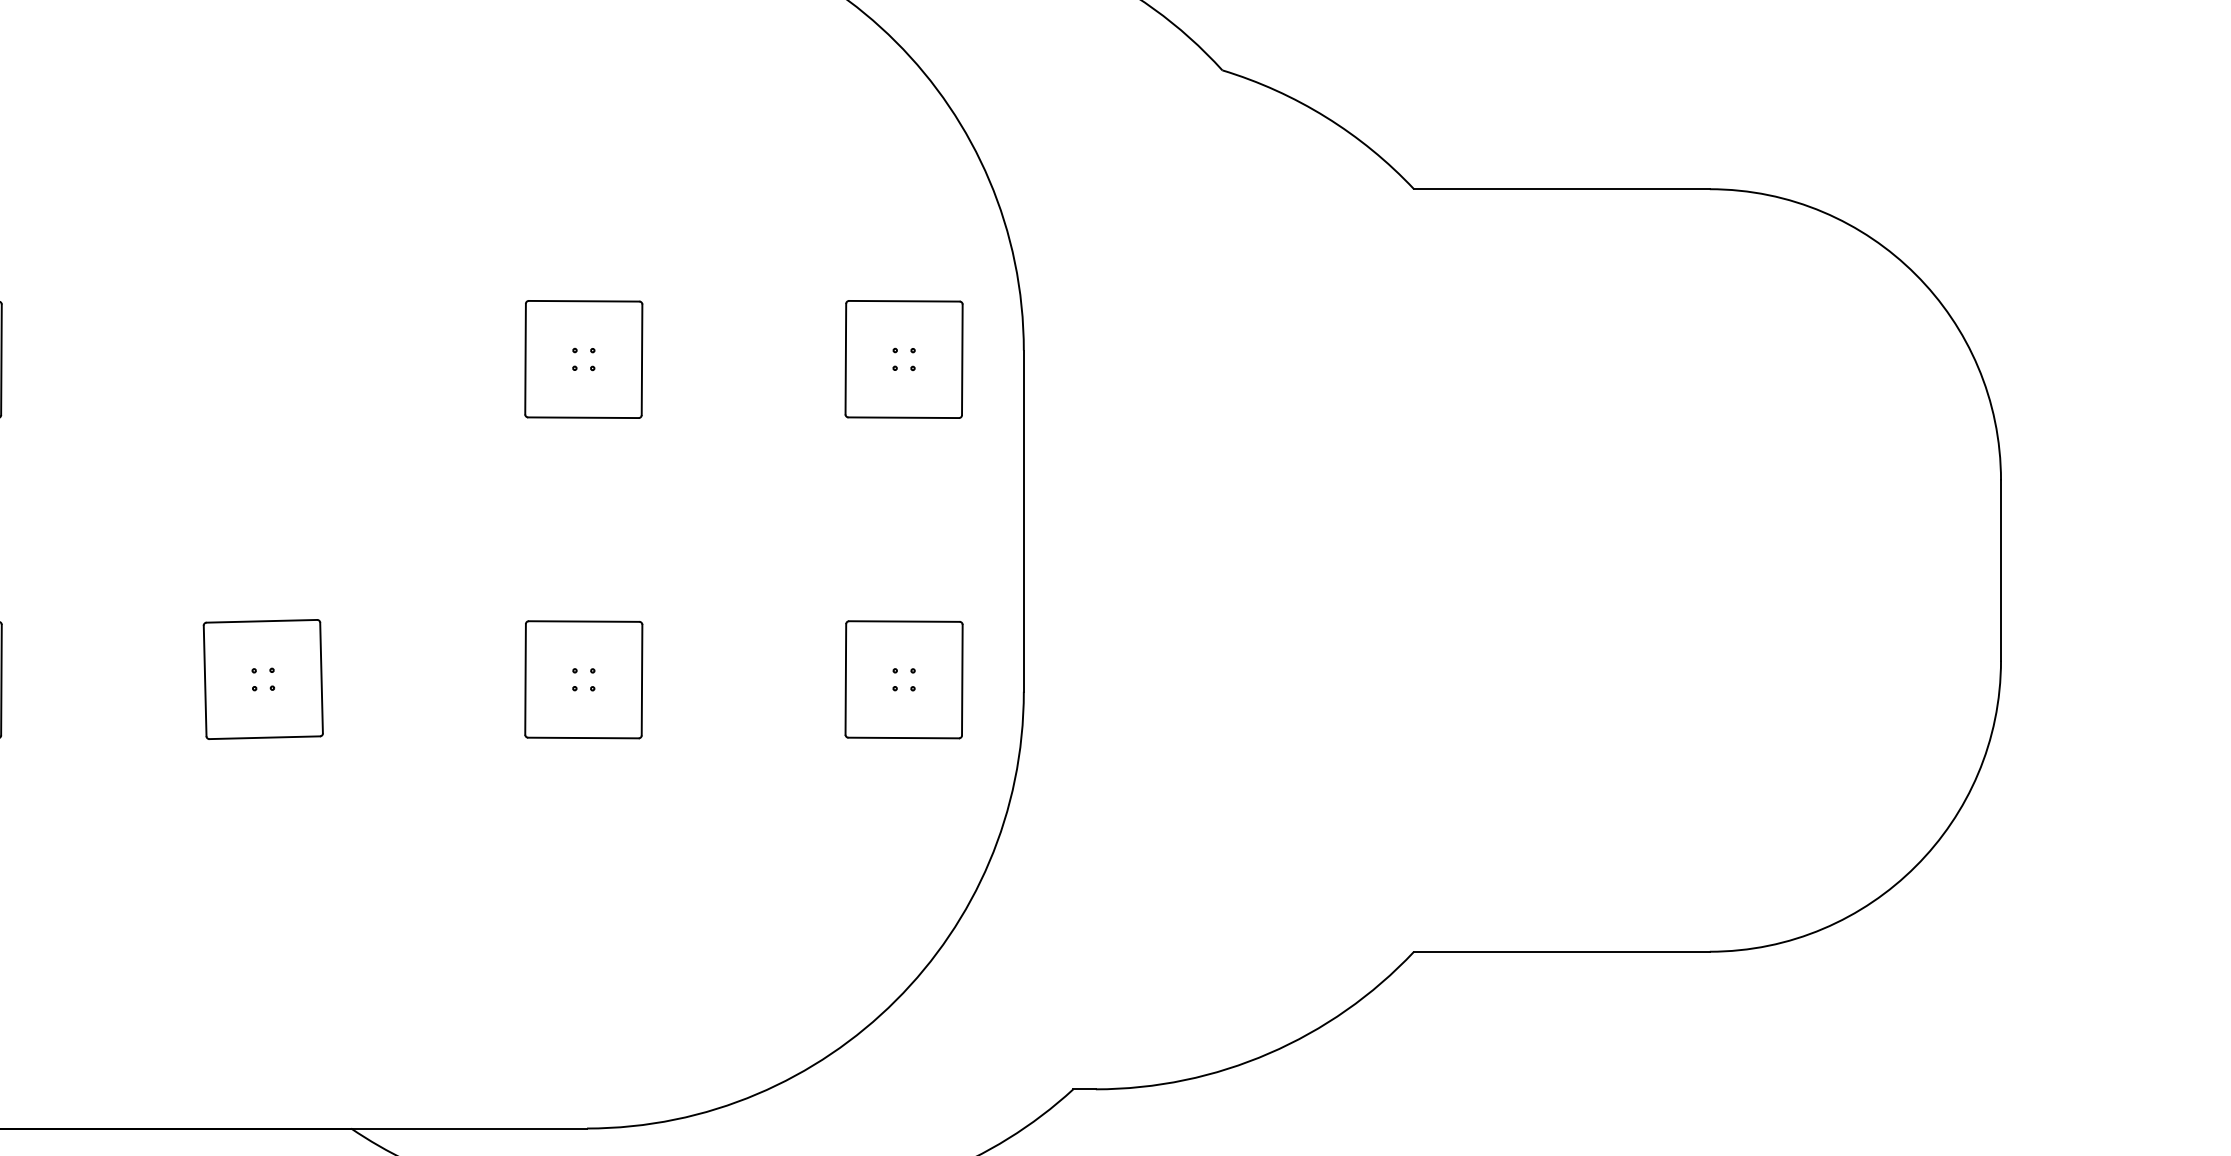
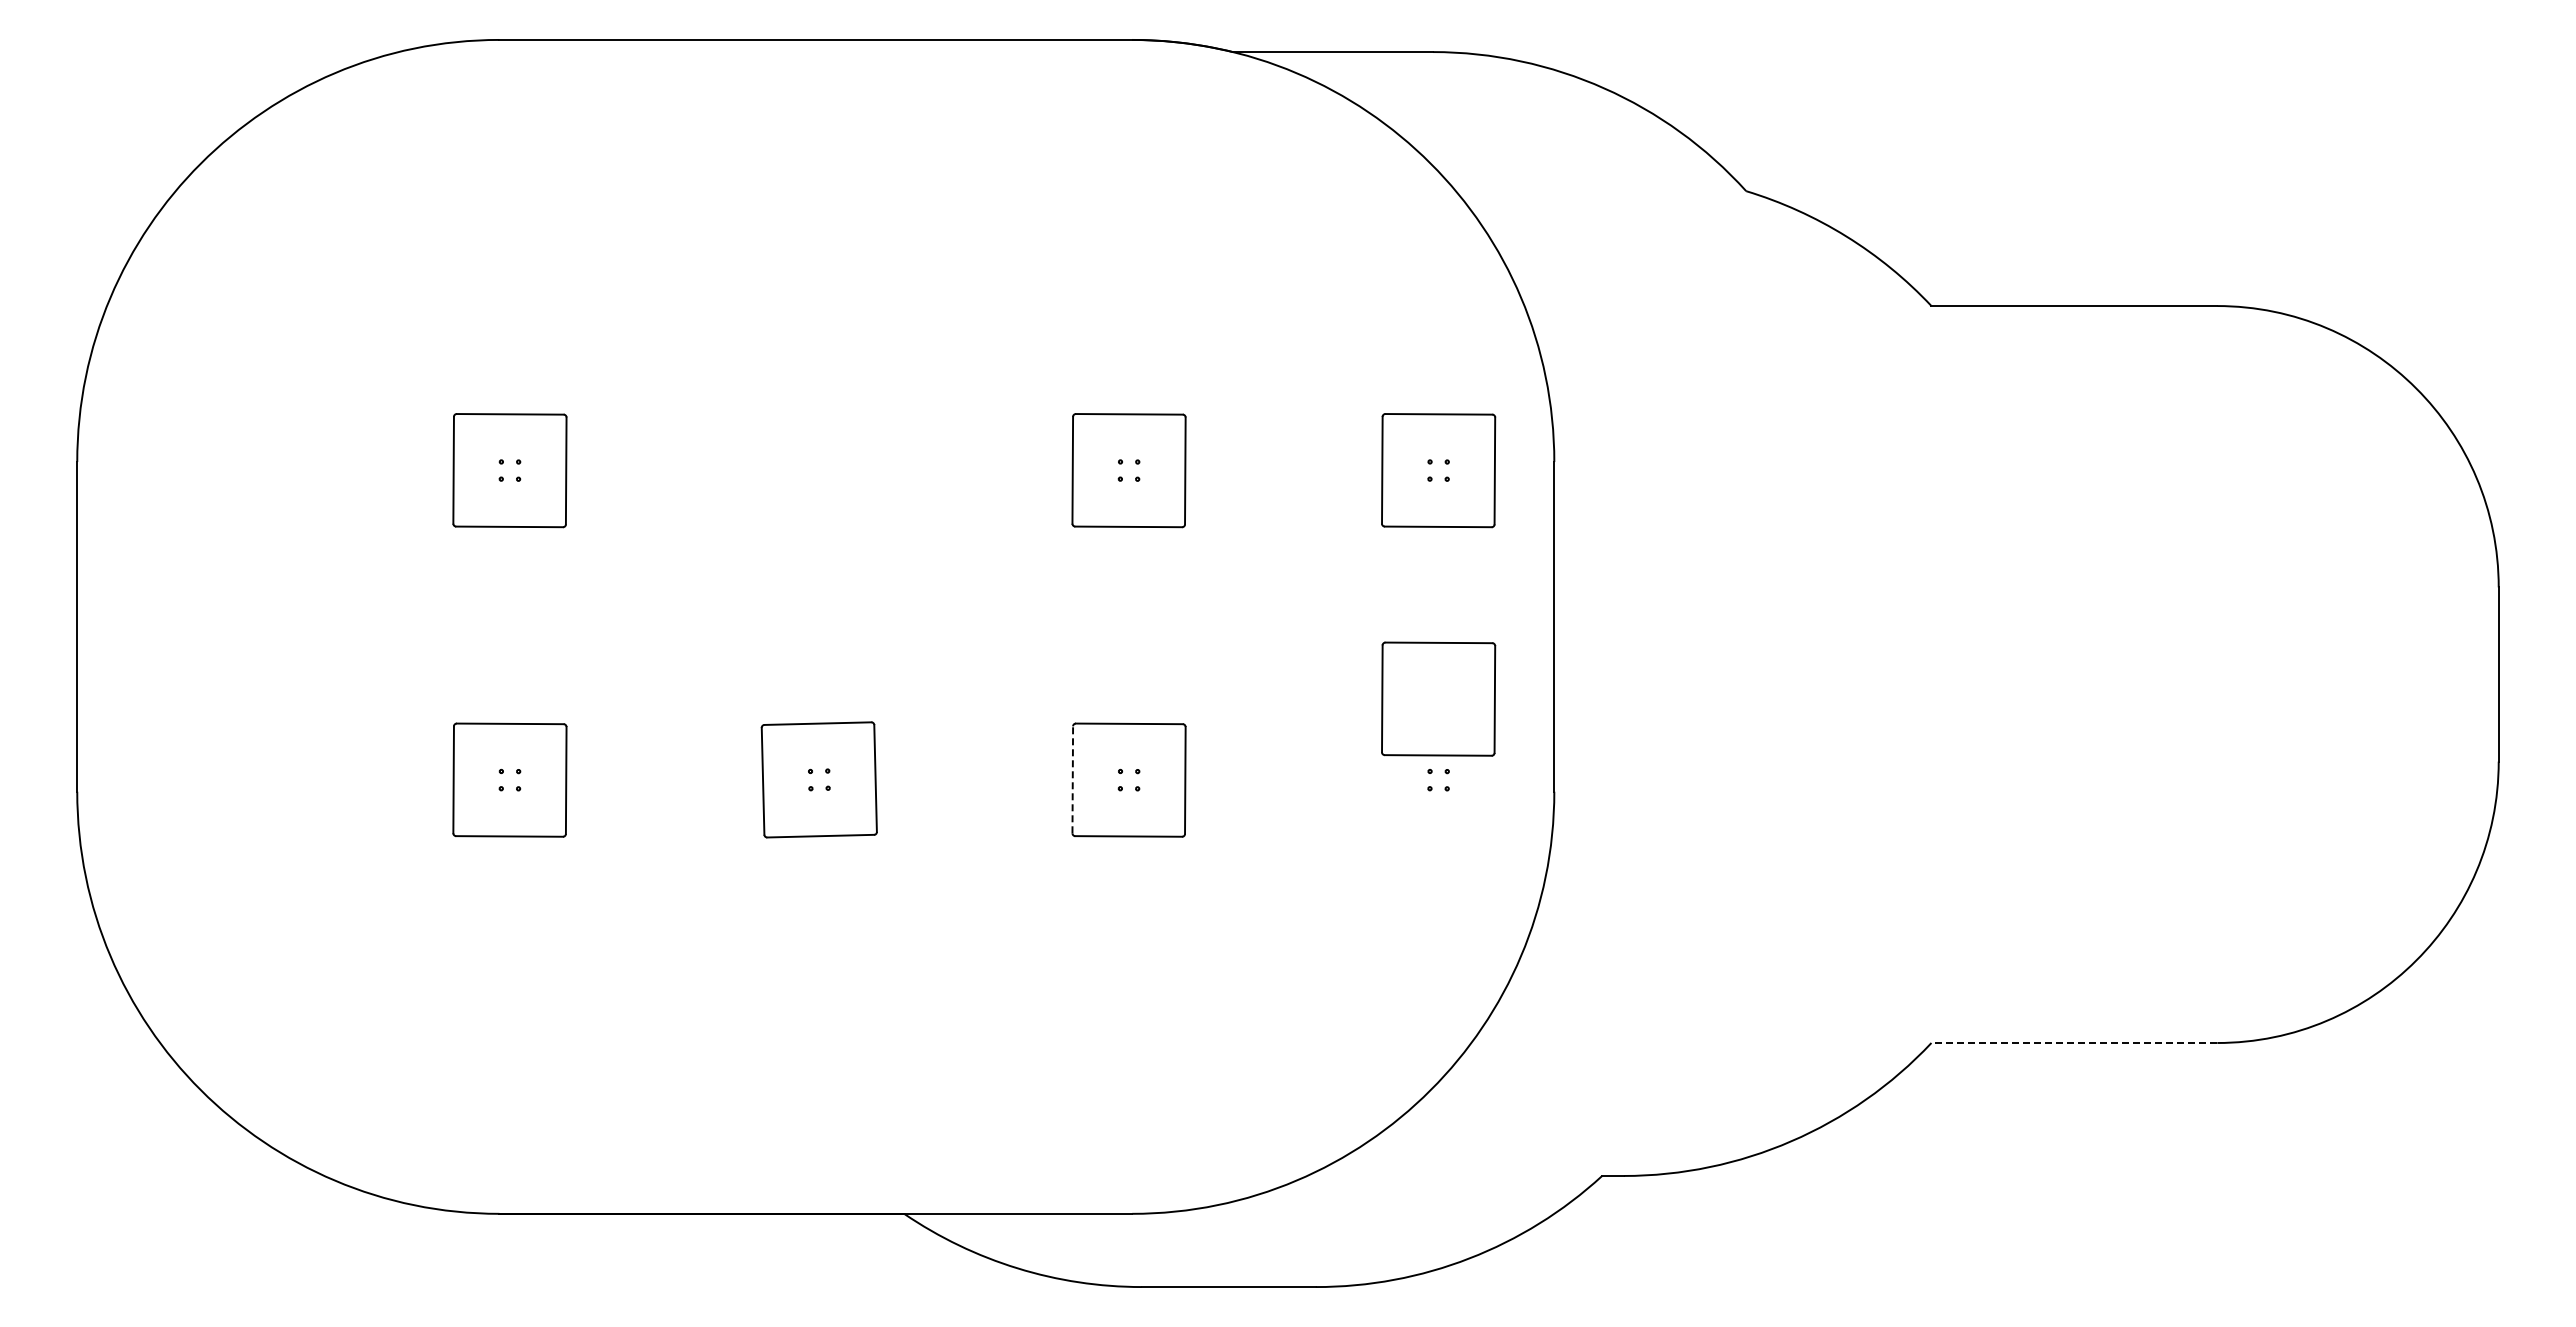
line: (525, 679) -> (1072, 779), solid -> dashed
part: (903, 679) -> (1438, 698), moved
line: (1562, 952) -> (2074, 1043), solid -> dashed

